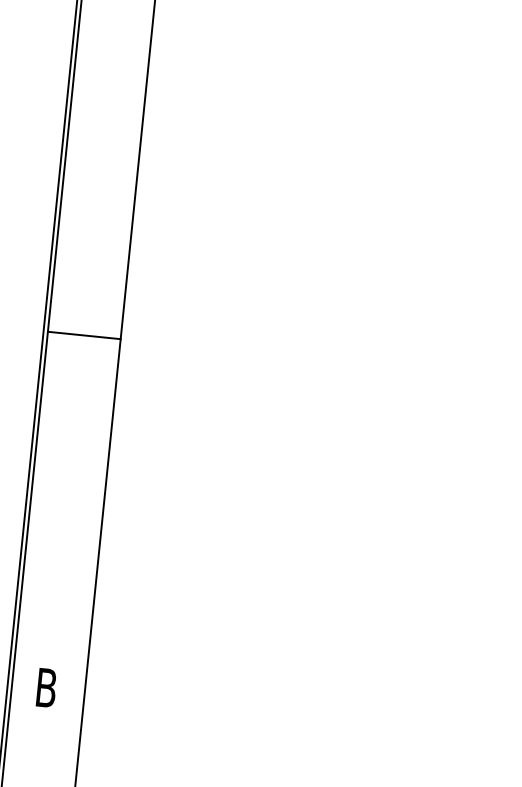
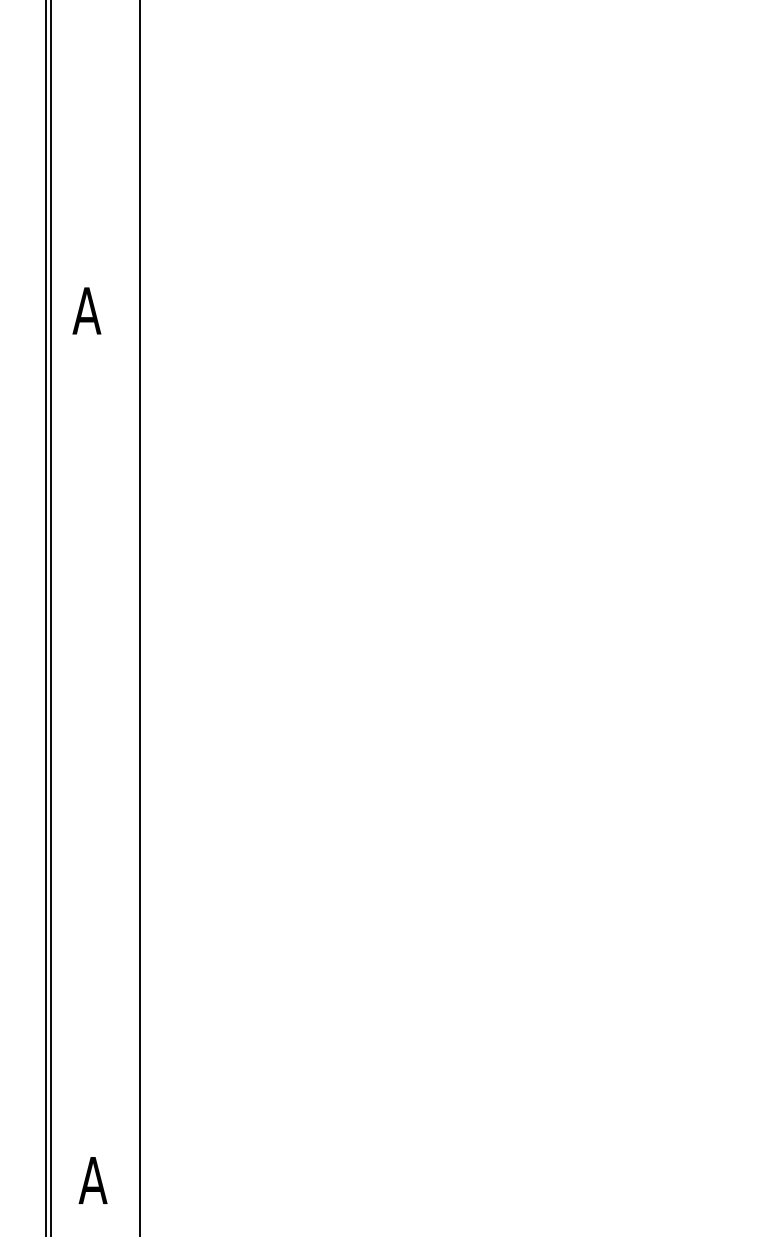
line: (84, 335) -> (95, 749), removed
text: (45, 687) -> (92, 1180), B -> A

